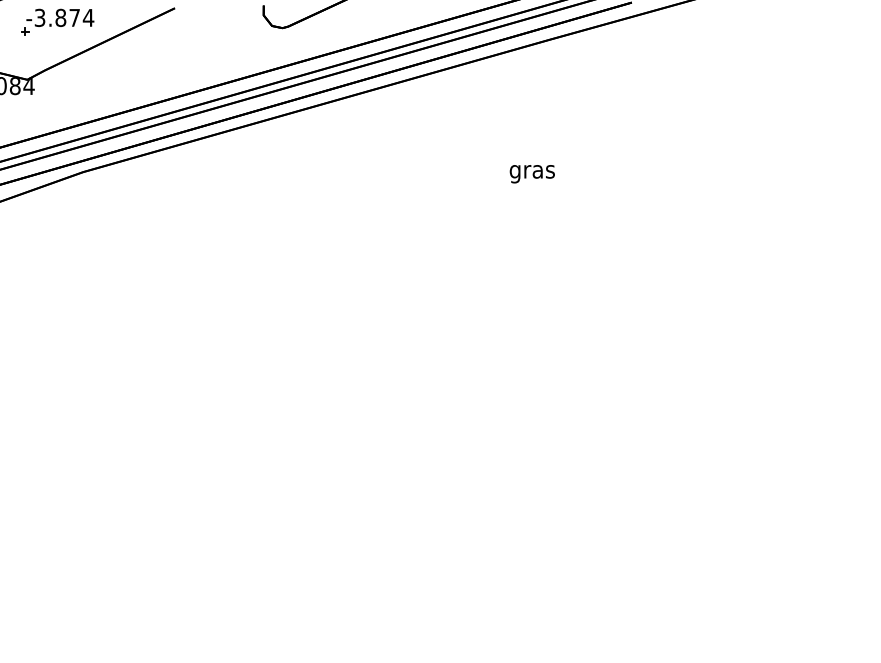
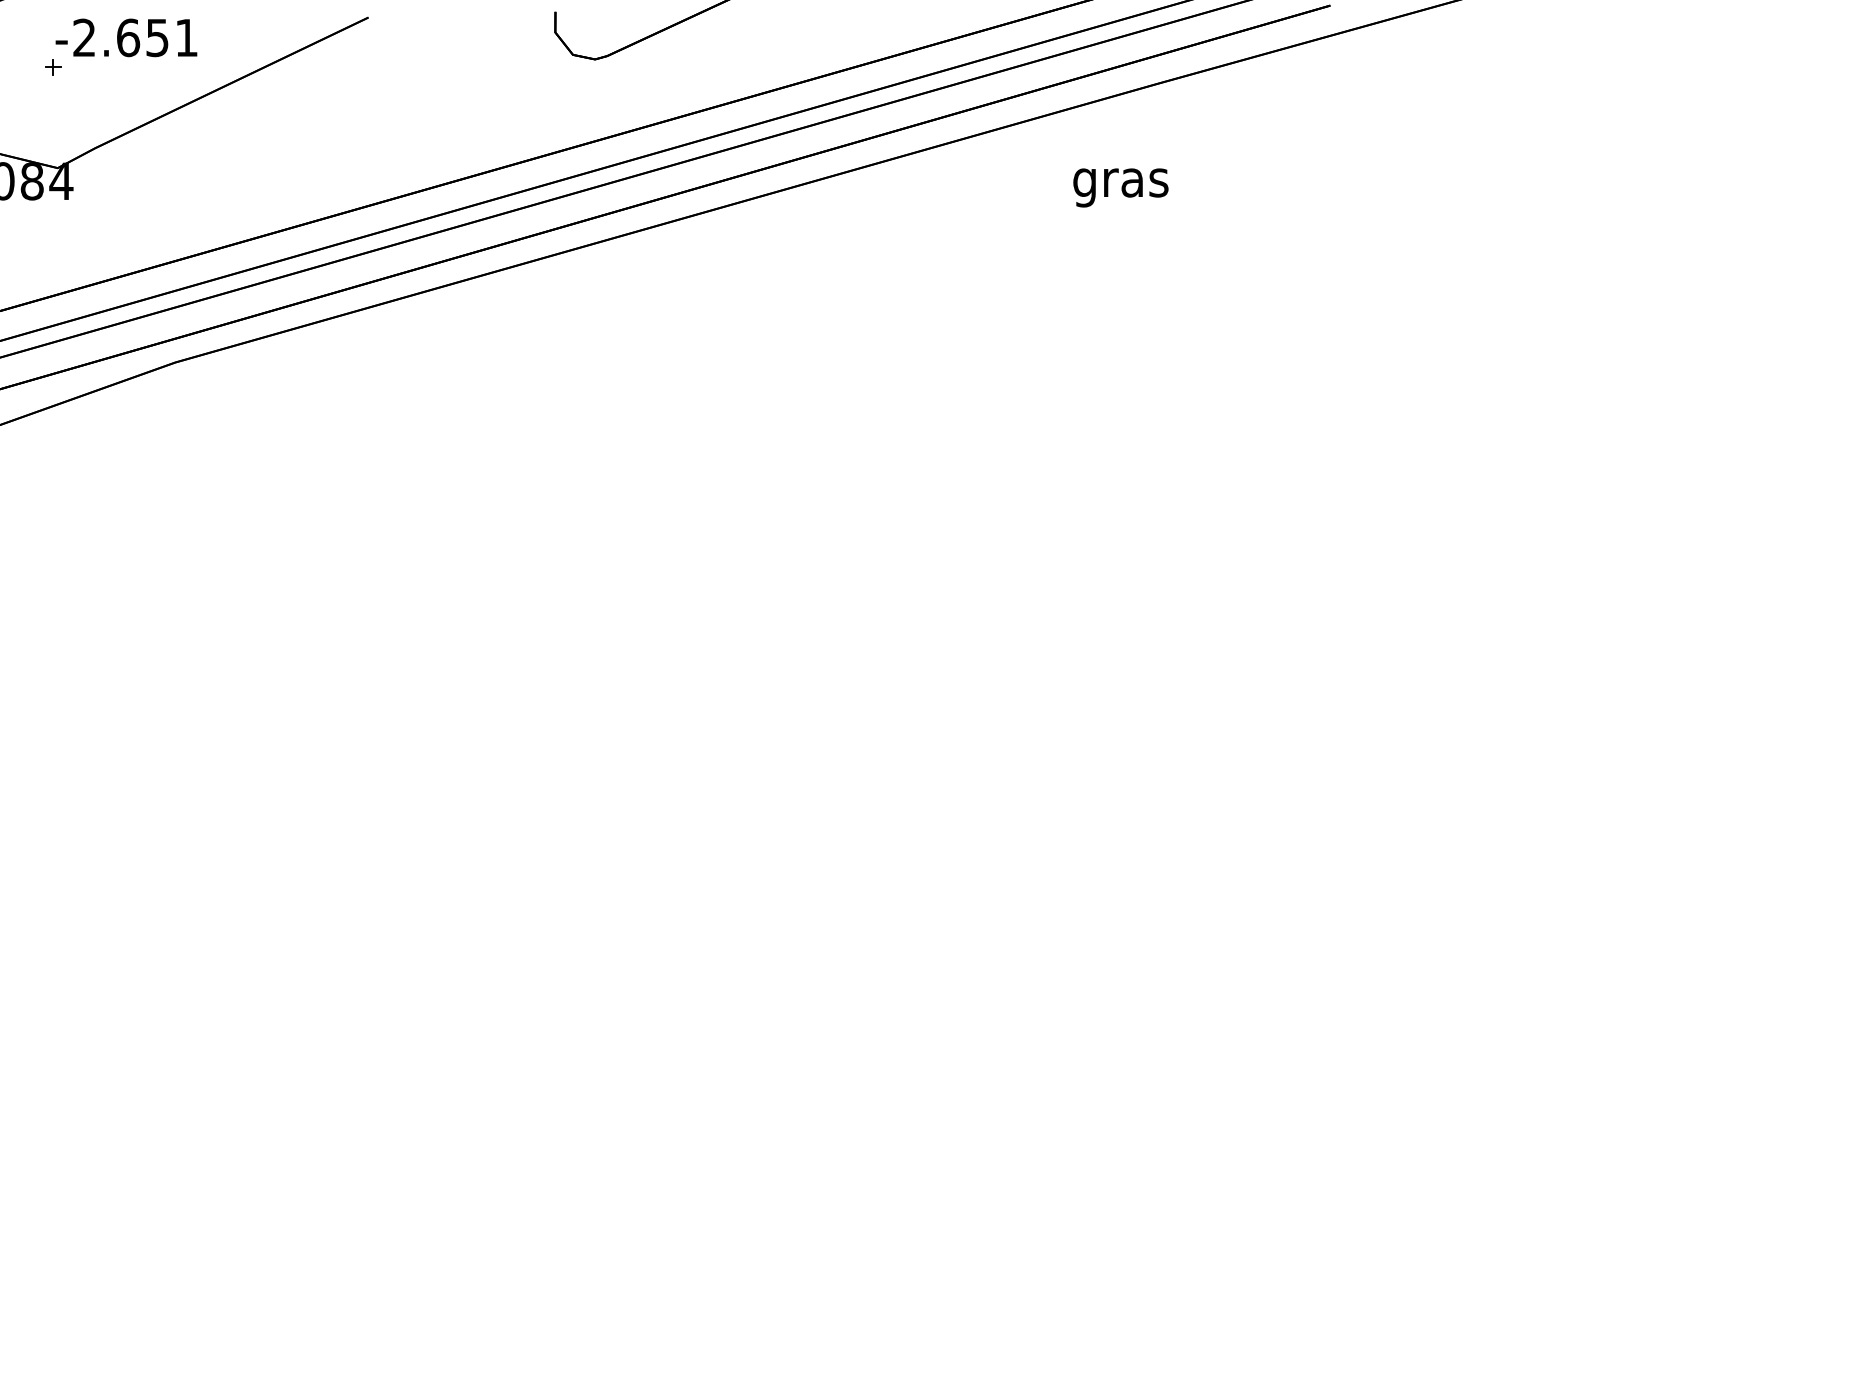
text: (64, 17) -> (135, 36), -3.874 -> -2.651
text: (531, 174) -> (1119, 188), moved

